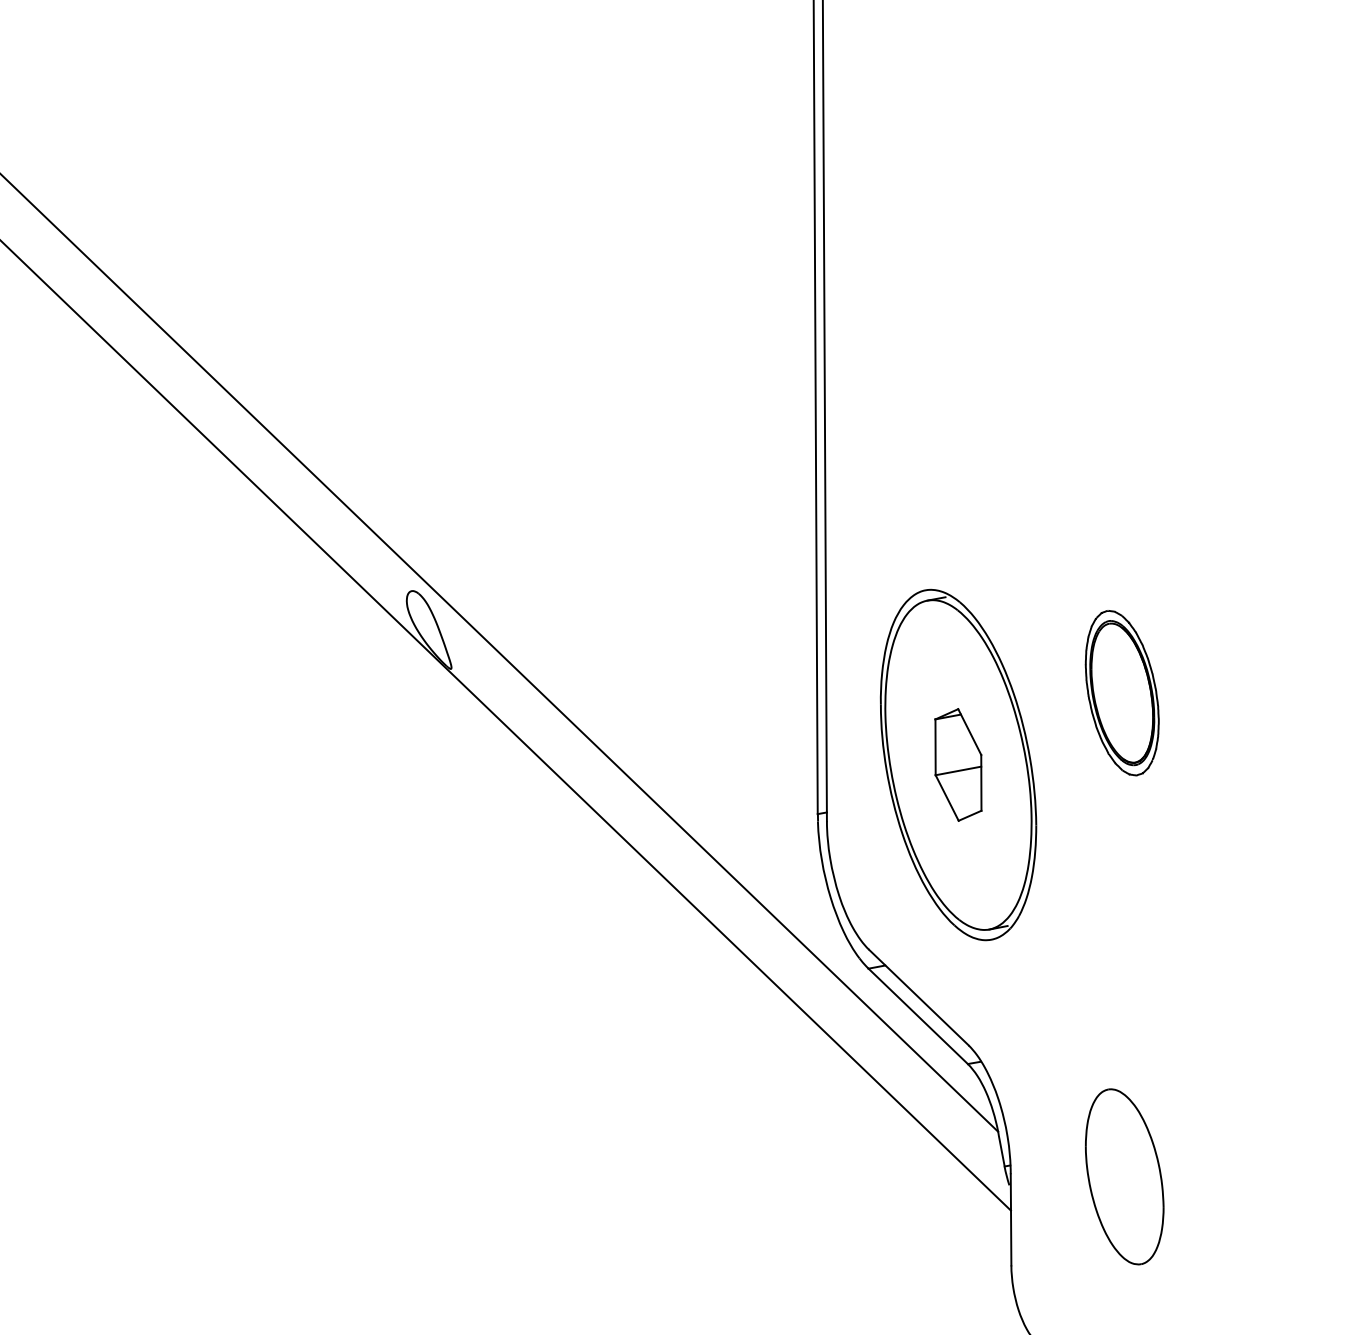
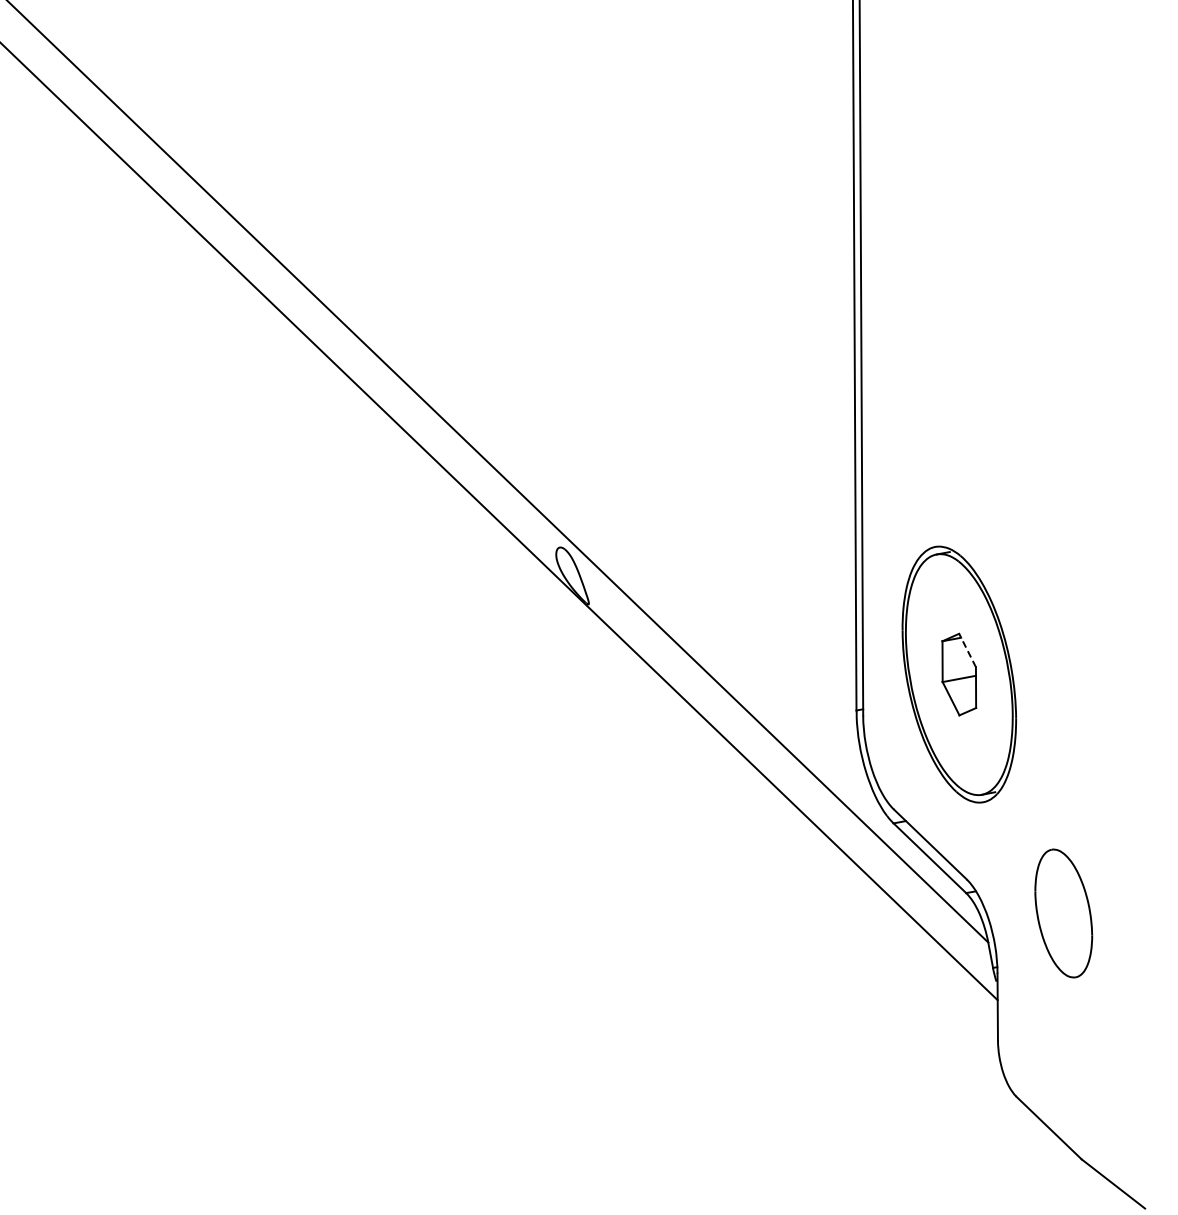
part: (1121, 693) -> (1078, 622), removed
line: (969, 732) -> (967, 650), solid -> dashed
part: (1124, 1176) -> (1063, 913), moved

